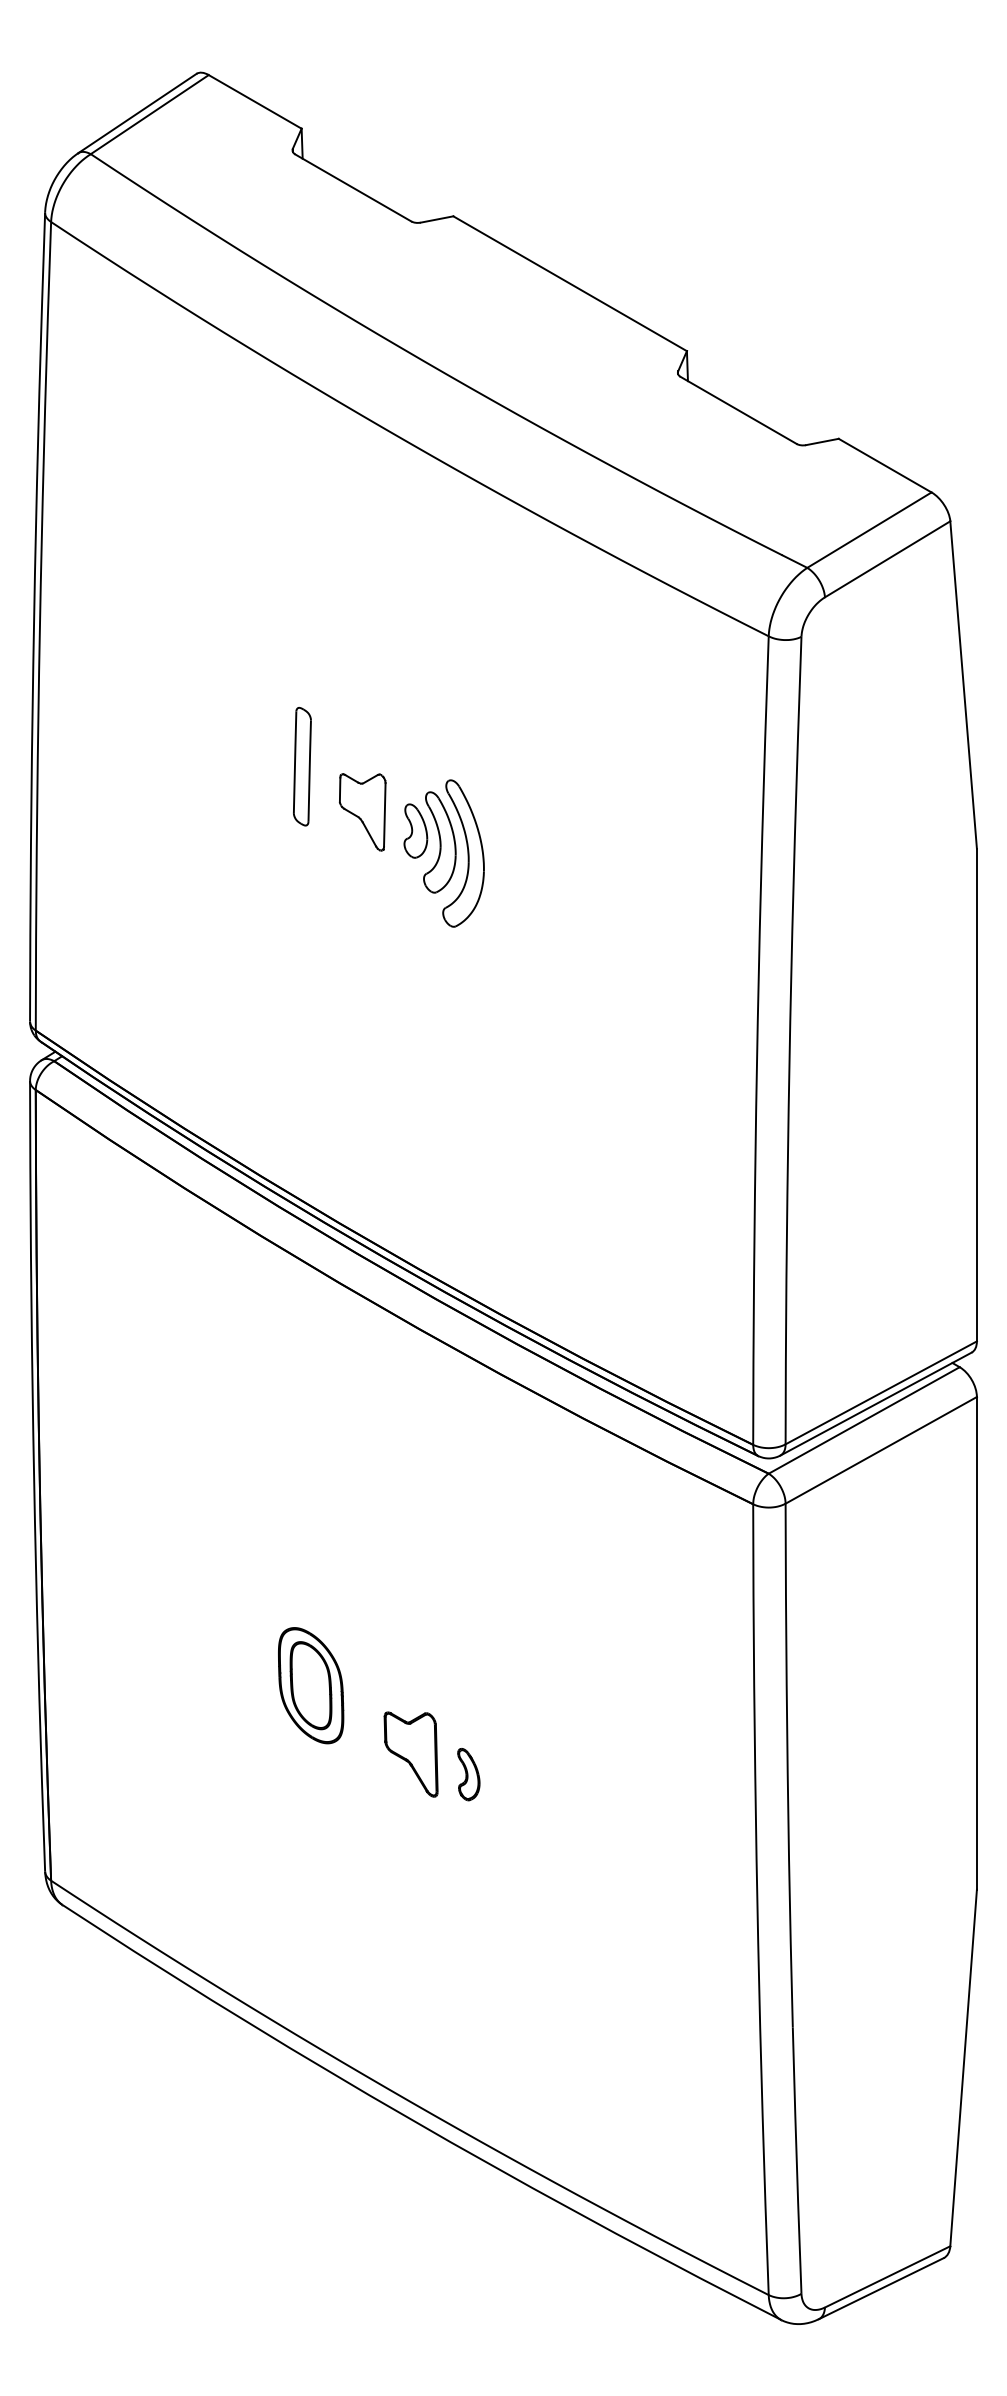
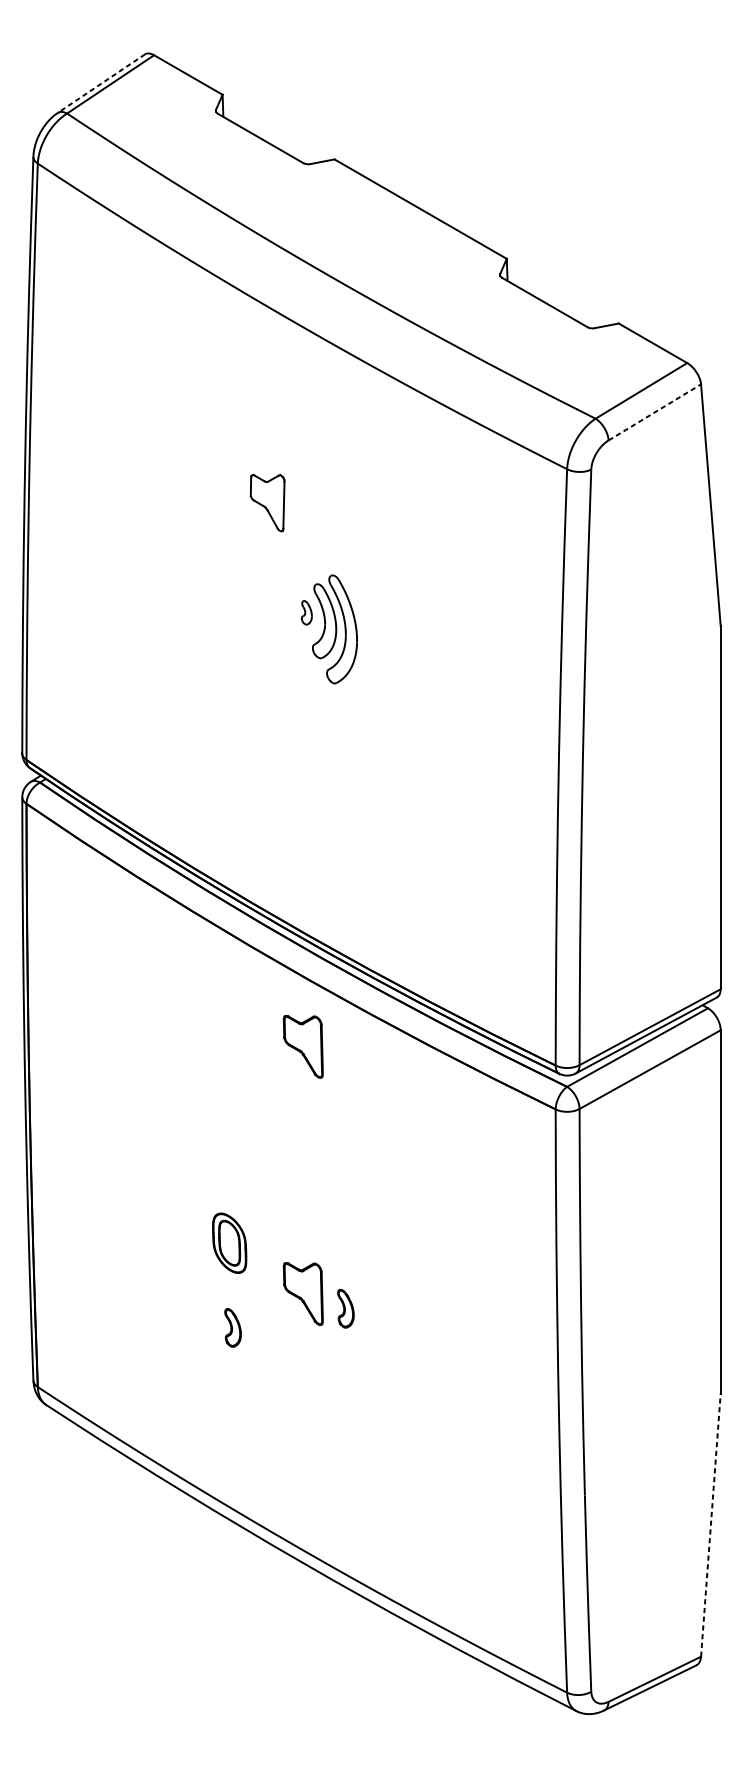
line: (137, 113) -> (101, 83), solid -> dashed
line: (888, 559) -> (655, 412), solid -> dashed
part: (302, 766) -> (223, 565), removed
part: (362, 812) -> (267, 503), moved
part: (415, 830) -> (306, 612), size x0.6
part: (410, 1419) -> (302, 1046), added
part: (311, 1685) -> (229, 1243), size x0.7
part: (315, 1800) -> (232, 1327), added
line: (963, 2067) -> (710, 1524), solid -> dashed

